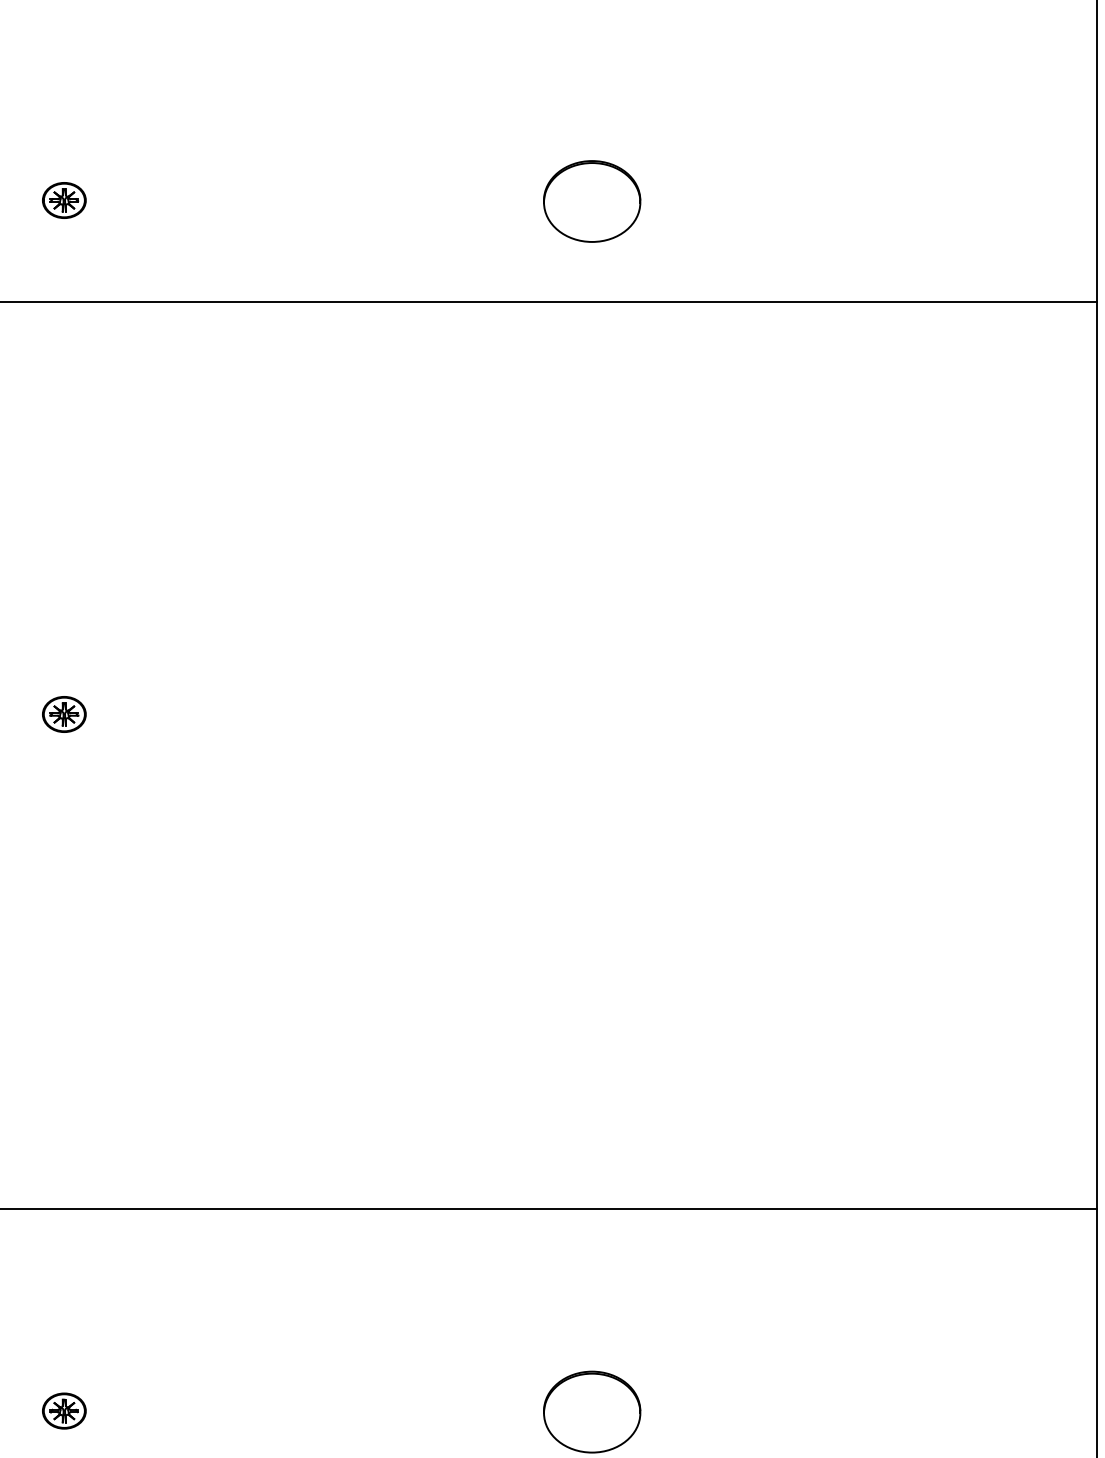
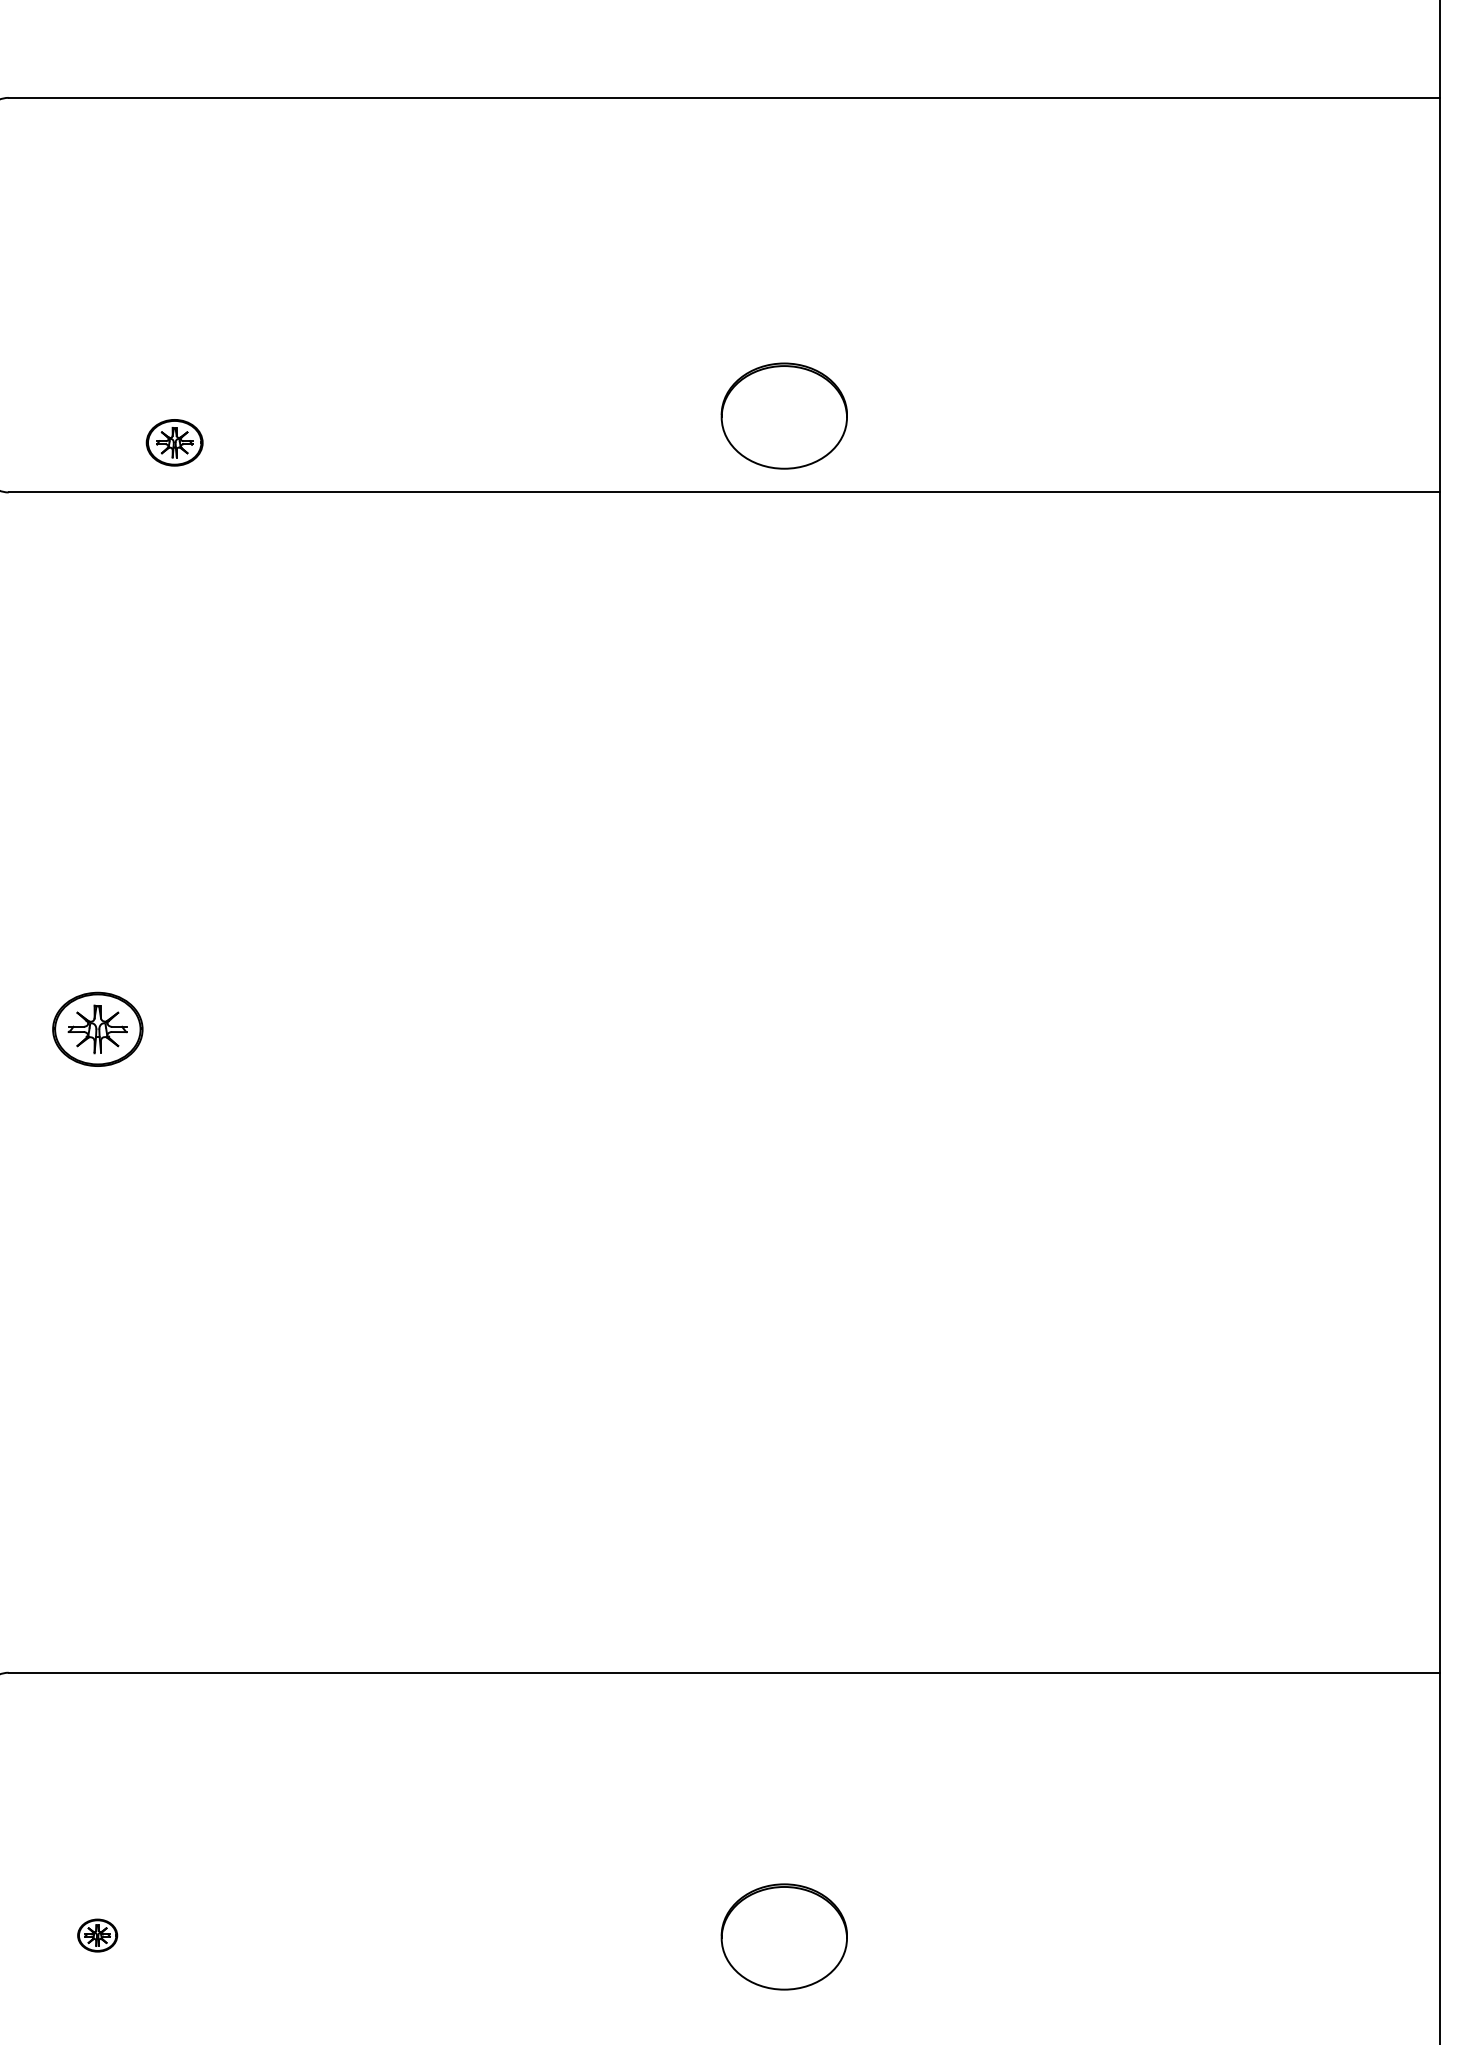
part: (64, 200) -> (174, 442), moved
part: (591, 201) -> (783, 415), moved
part: (64, 714) -> (97, 1029), size x1.6
part: (64, 1410) -> (97, 1935), size x0.7

